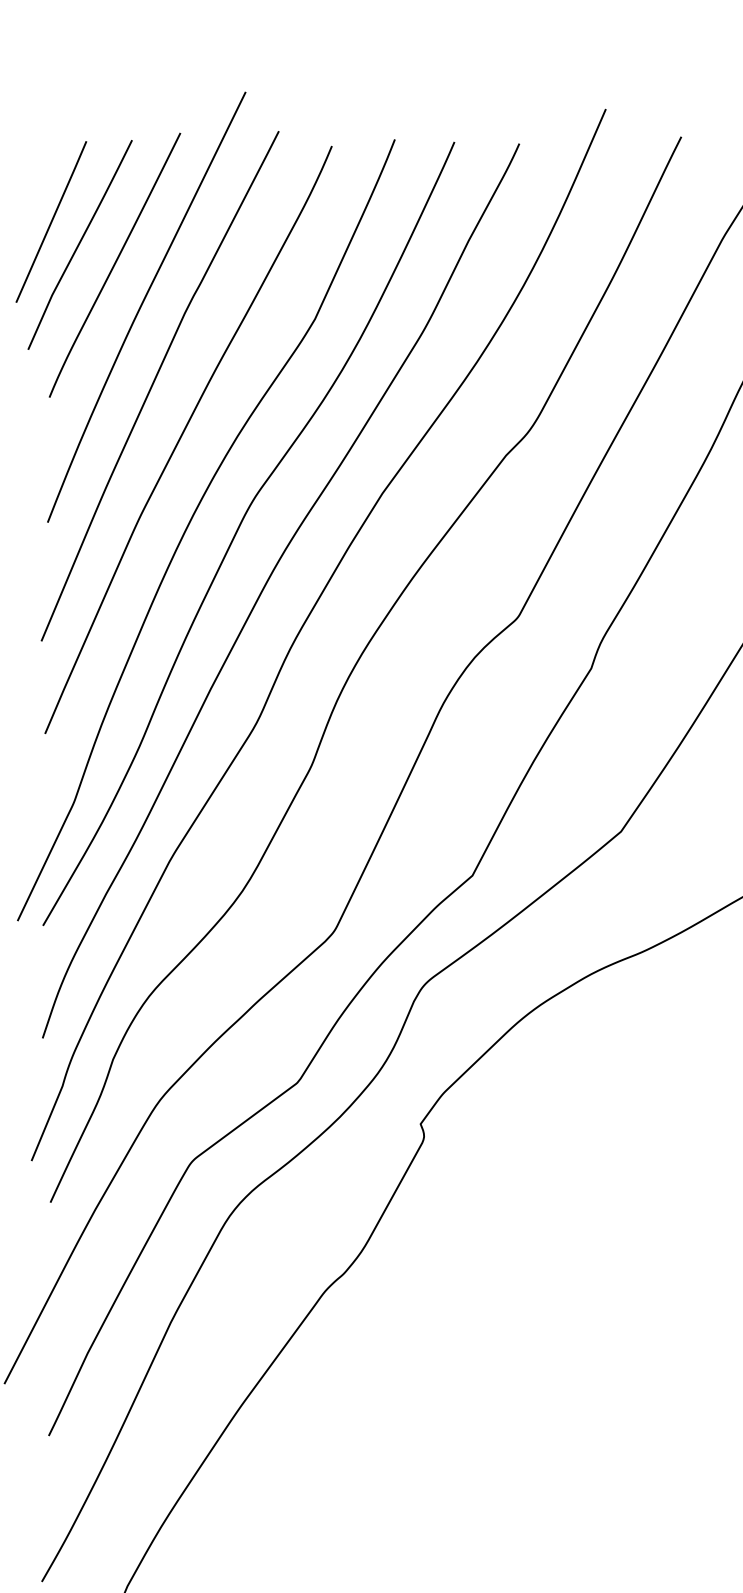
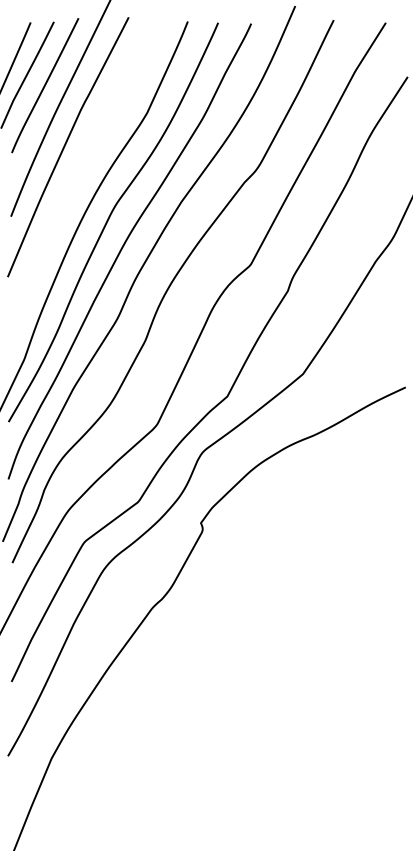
curve: (184, 435) -> (80, 172), removed

